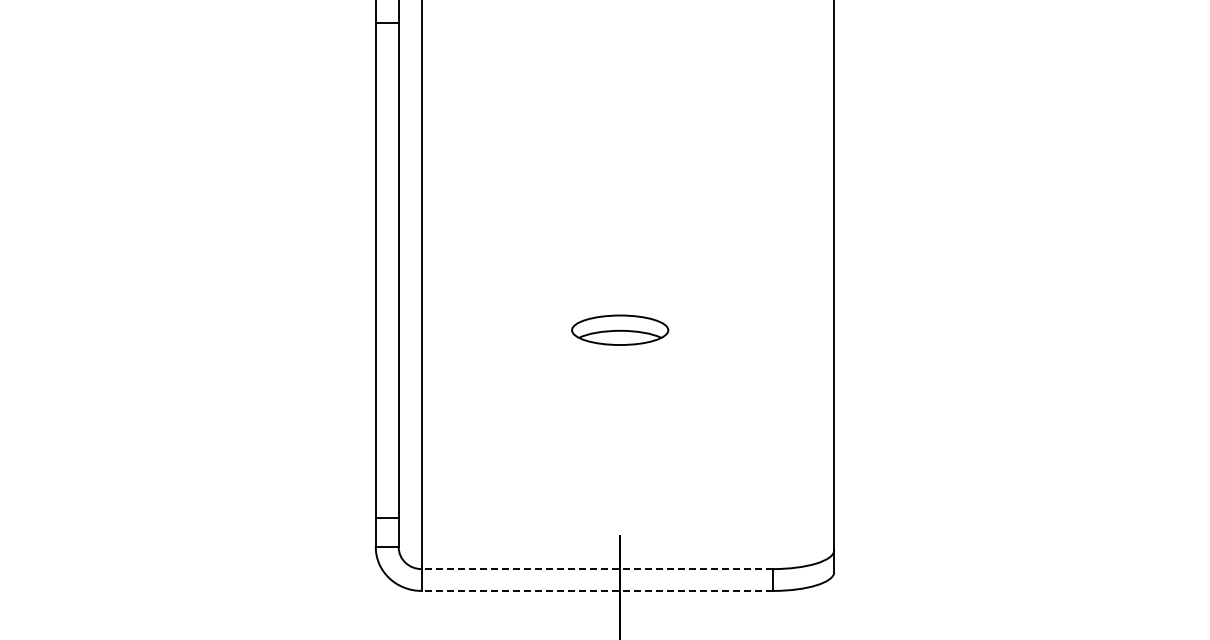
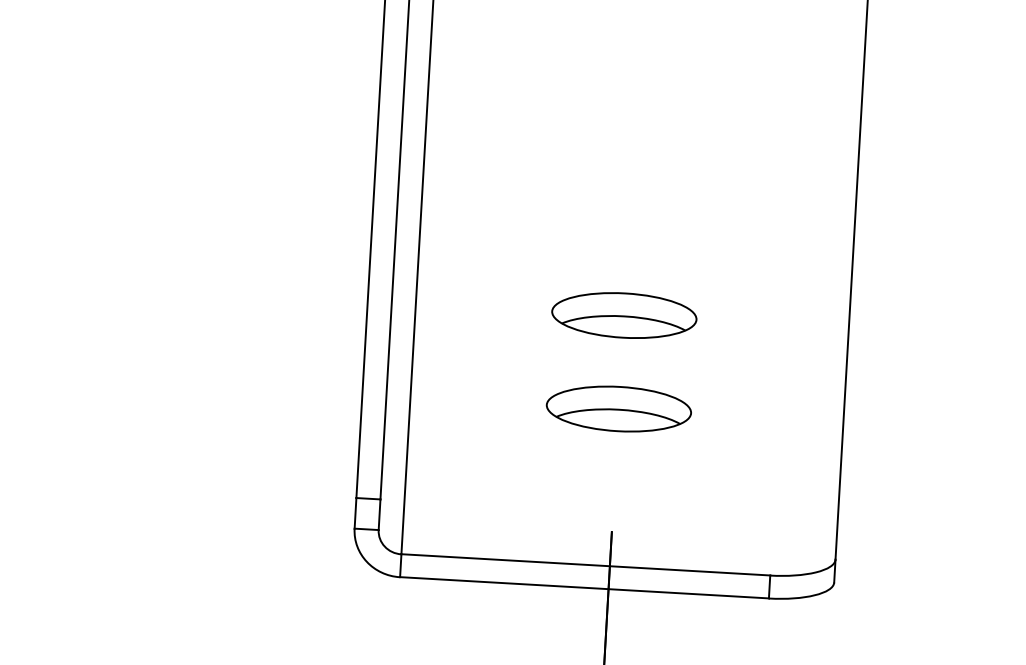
part: (619, 330) -> (623, 315), size x1.43
part: (619, 419) -> (618, 409), added
line: (597, 569) -> (585, 565), dashed -> solid
line: (597, 590) -> (584, 587), dashed -> solid

